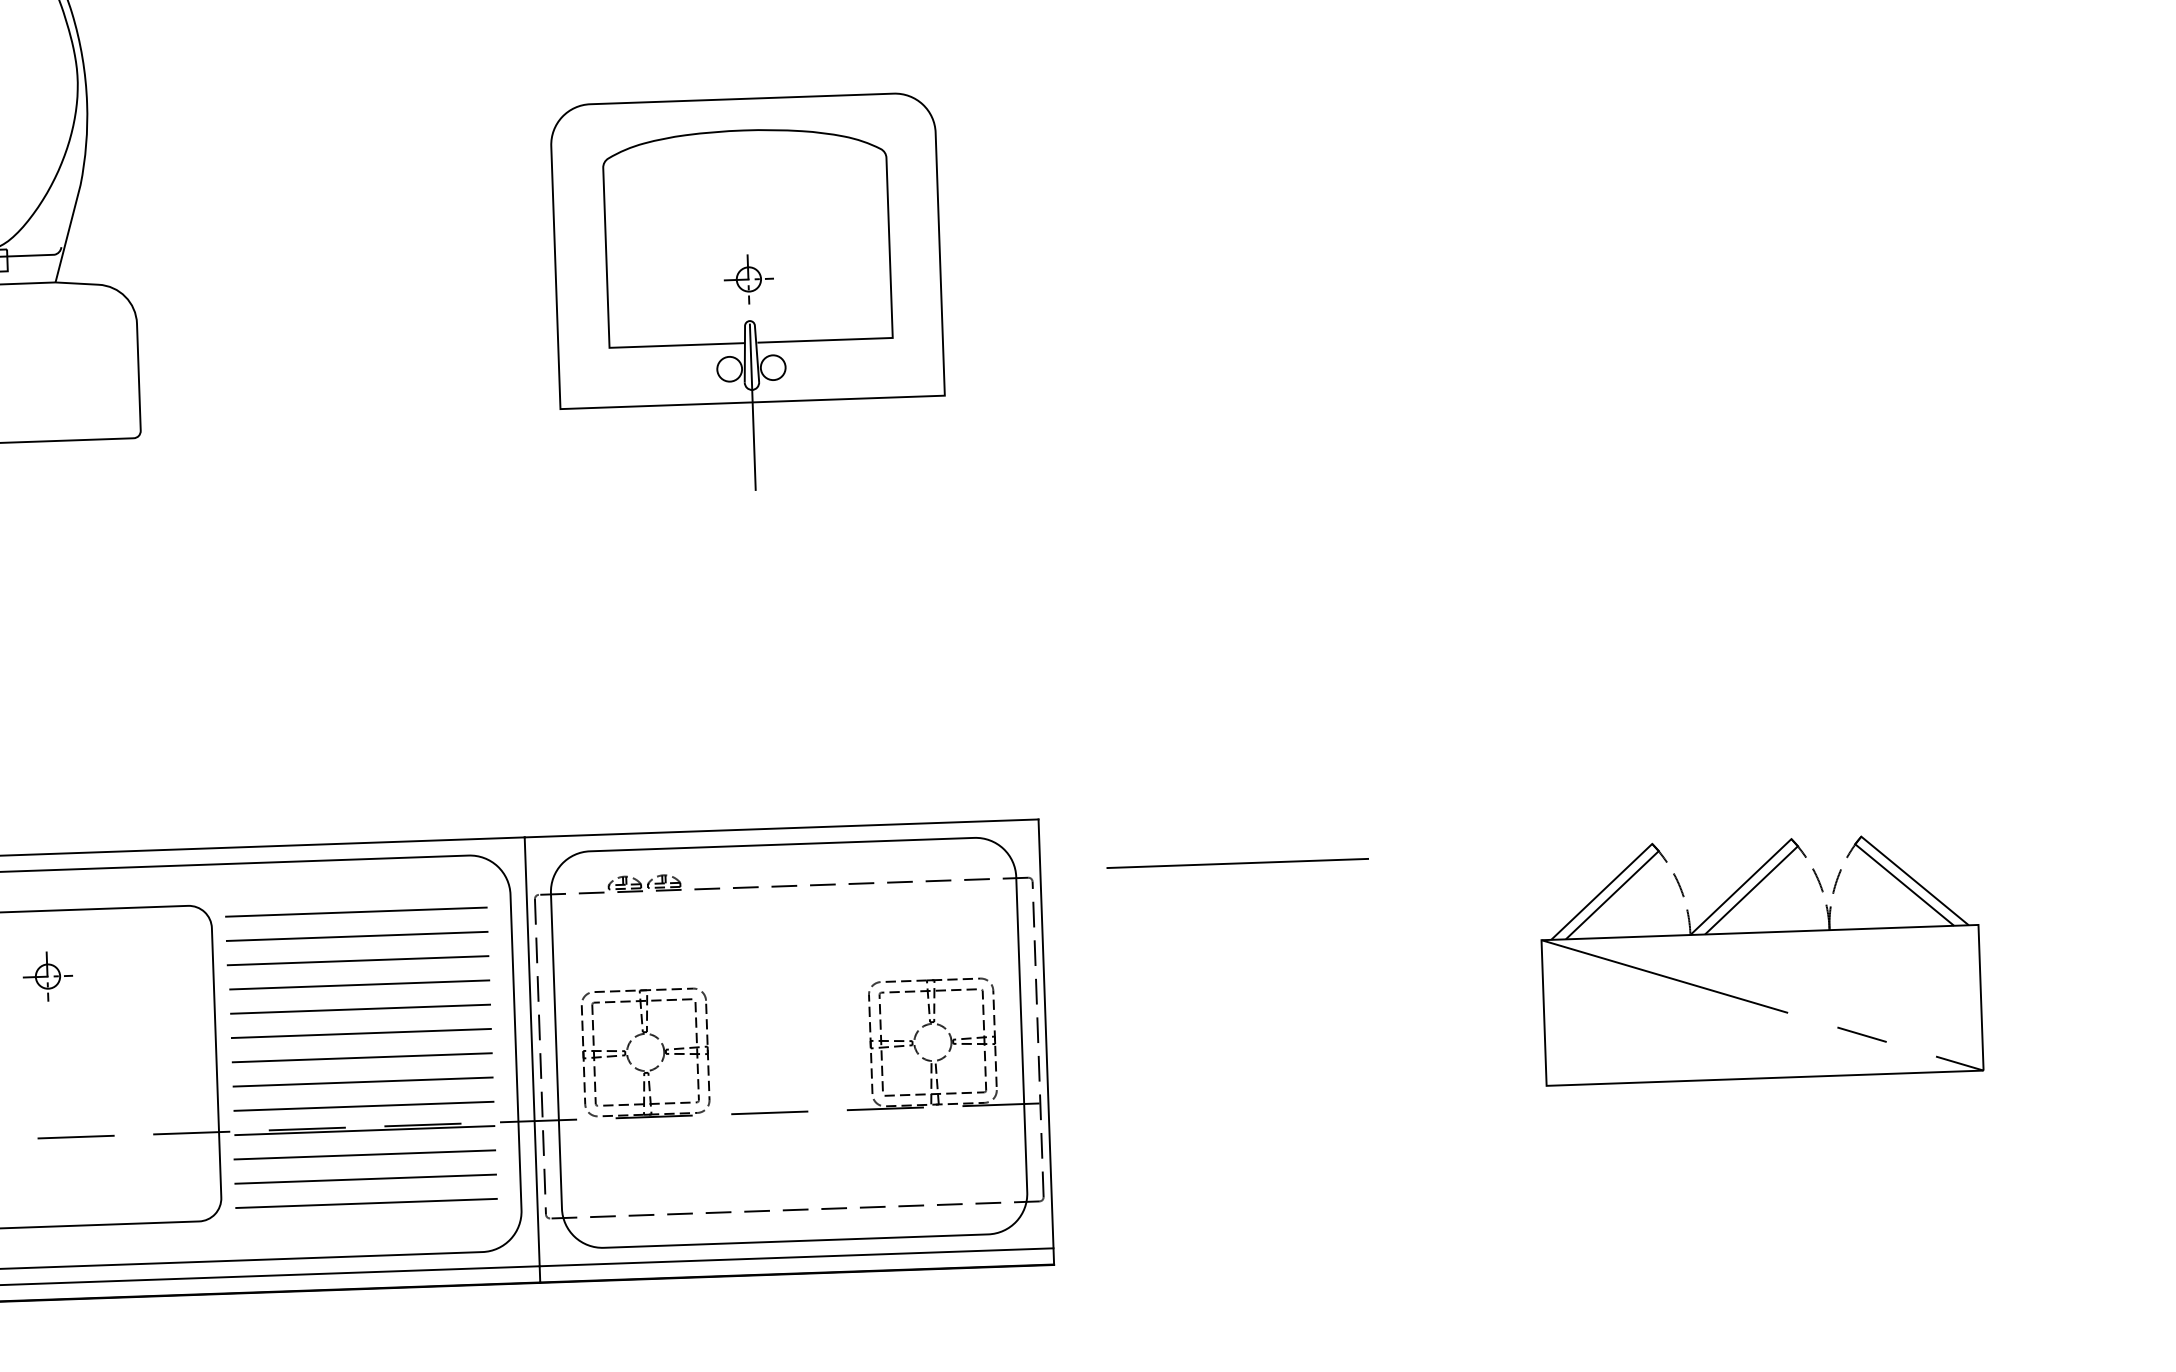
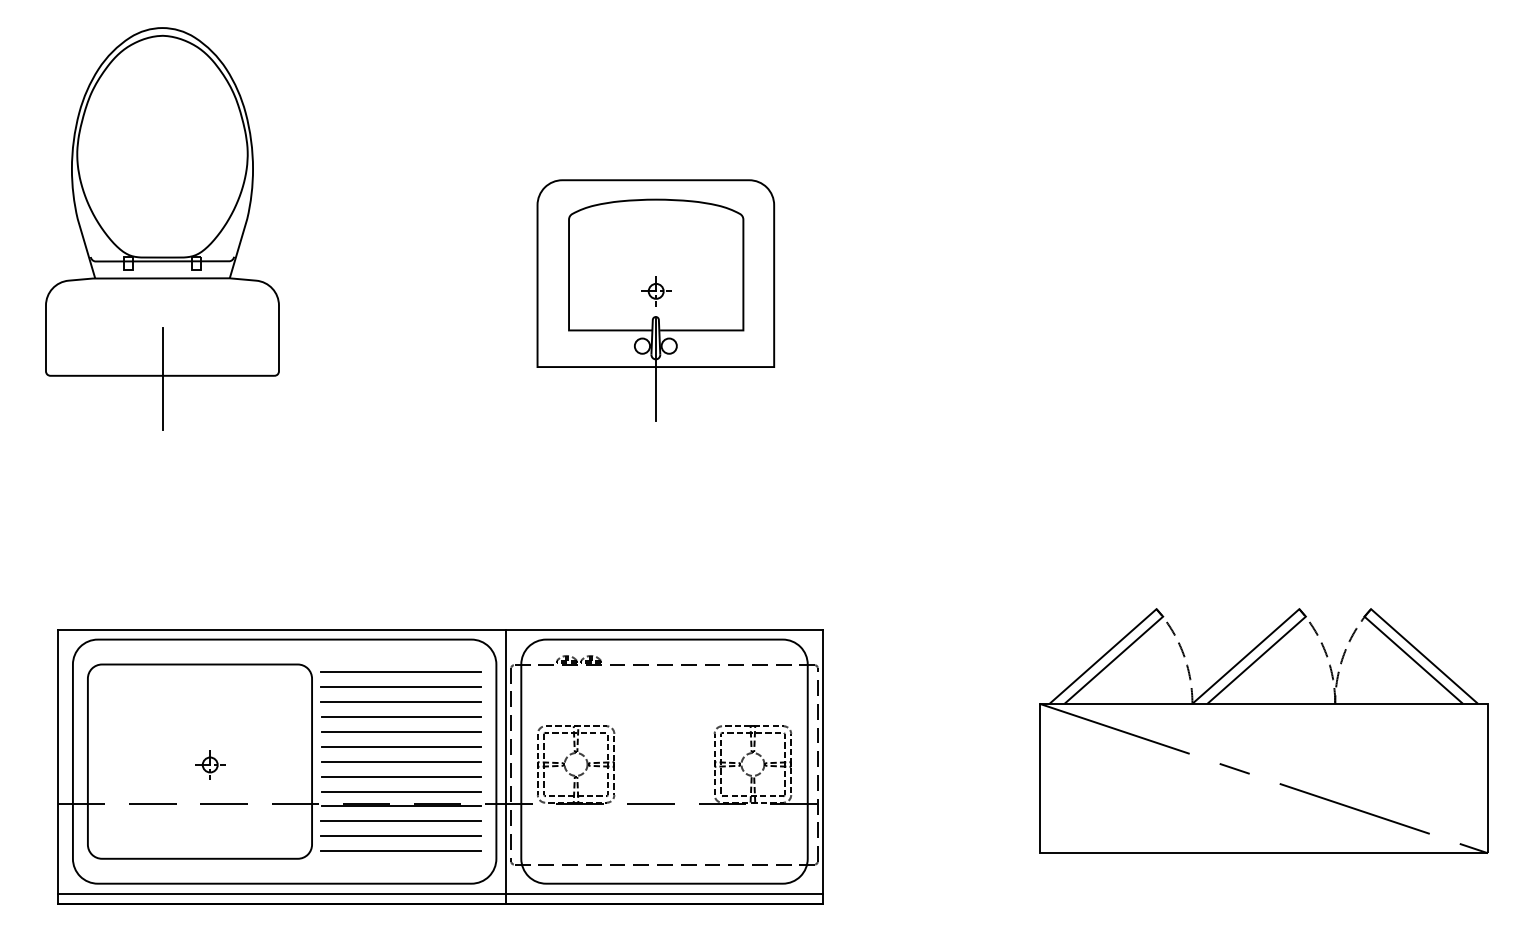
line: (1236, 862) -> (943, 660), removed
part: (1760, 958) -> (1263, 730), size x1.67
part: (48, 975) -> (210, 764), moved

